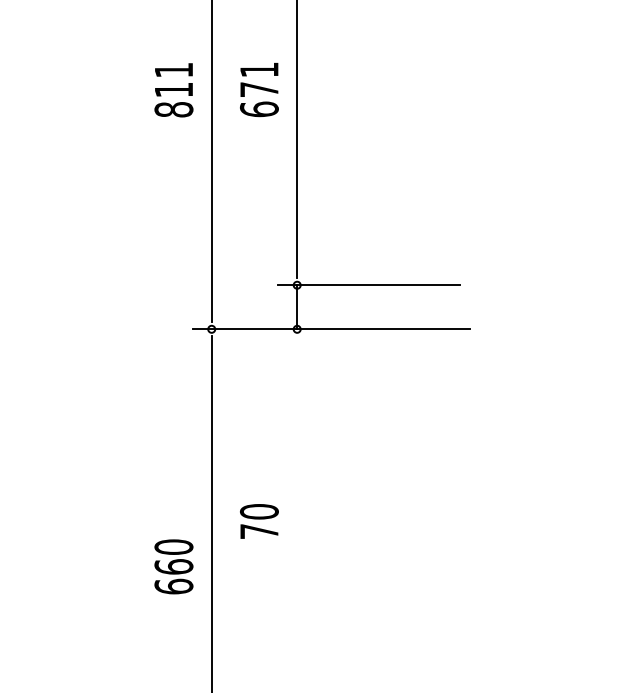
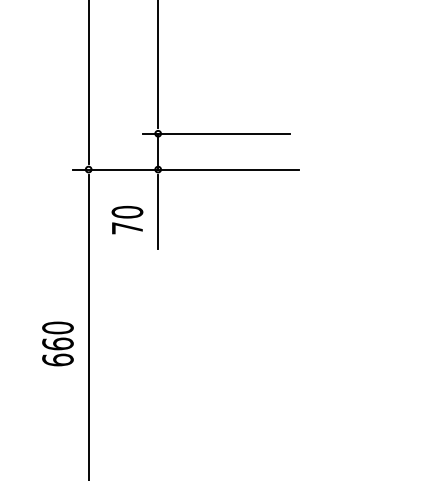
line: (297, 381) -> (158, 211), added
text: (259, 521) -> (127, 220), moved
text: (173, 566) -> (57, 343), moved

